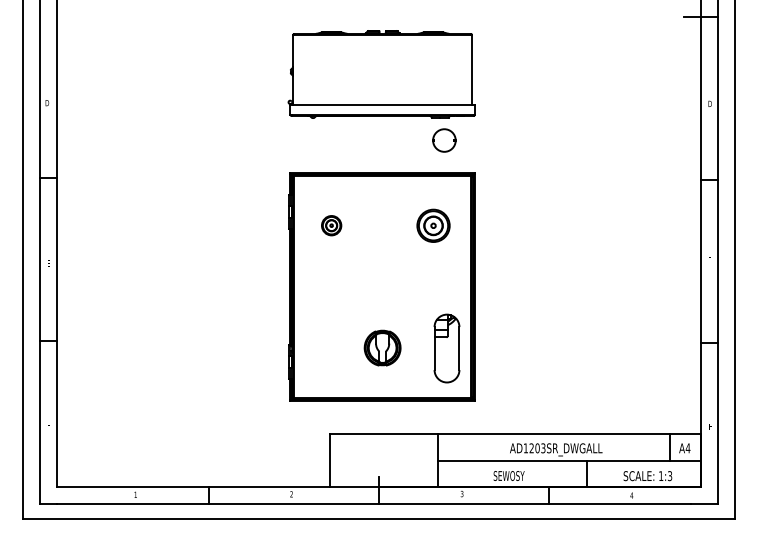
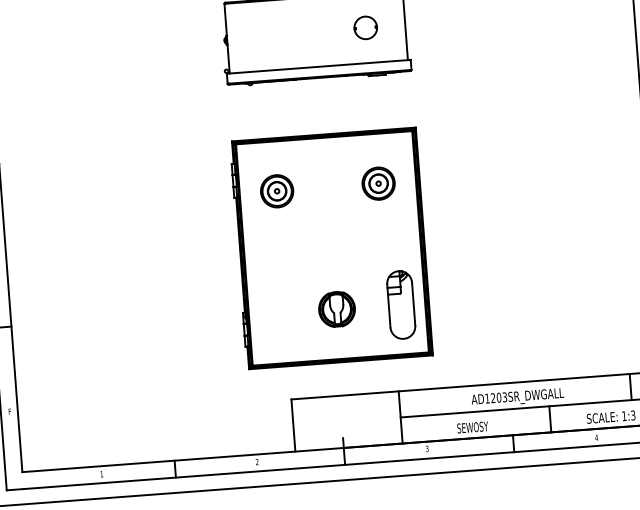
part: (444, 140) -> (365, 27), moved
part: (331, 225) -> (276, 190), size x1.67

